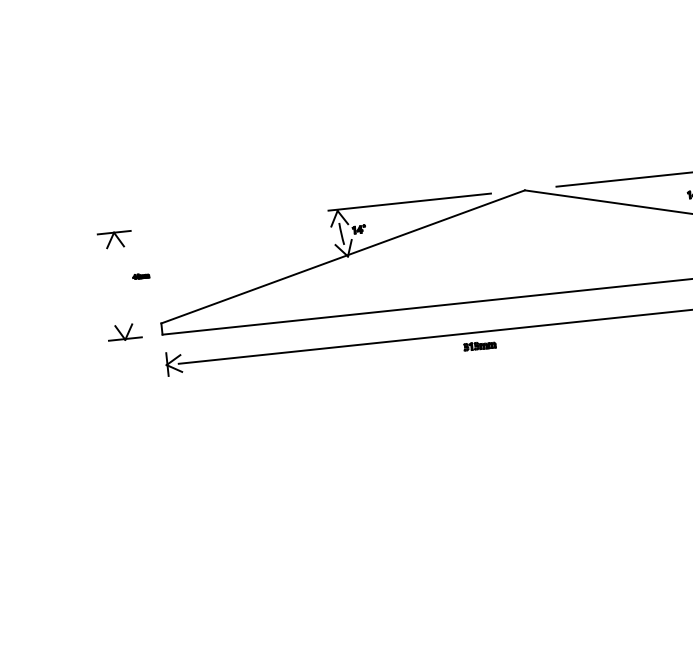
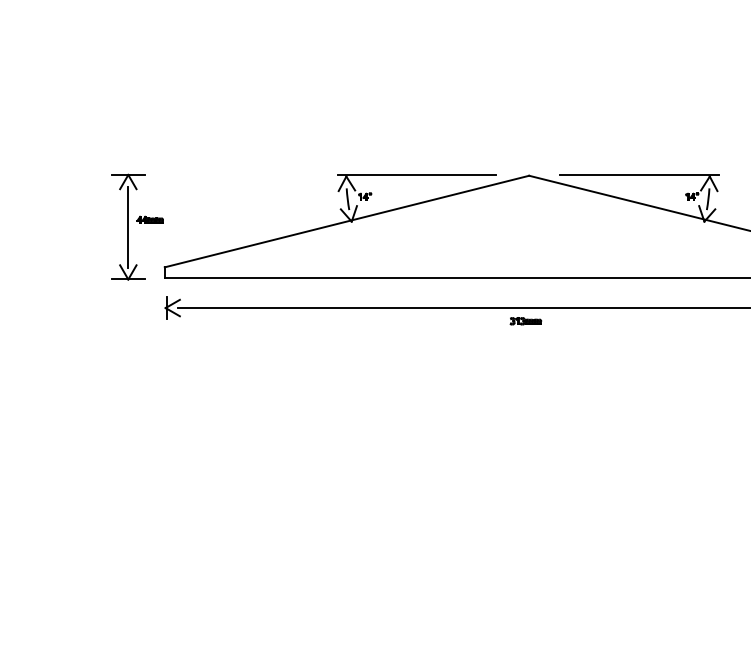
part: (140, 276) -> (149, 219), size x1.67
line: (119, 285) -> (128, 226), added
part: (479, 346) -> (525, 321), moved

